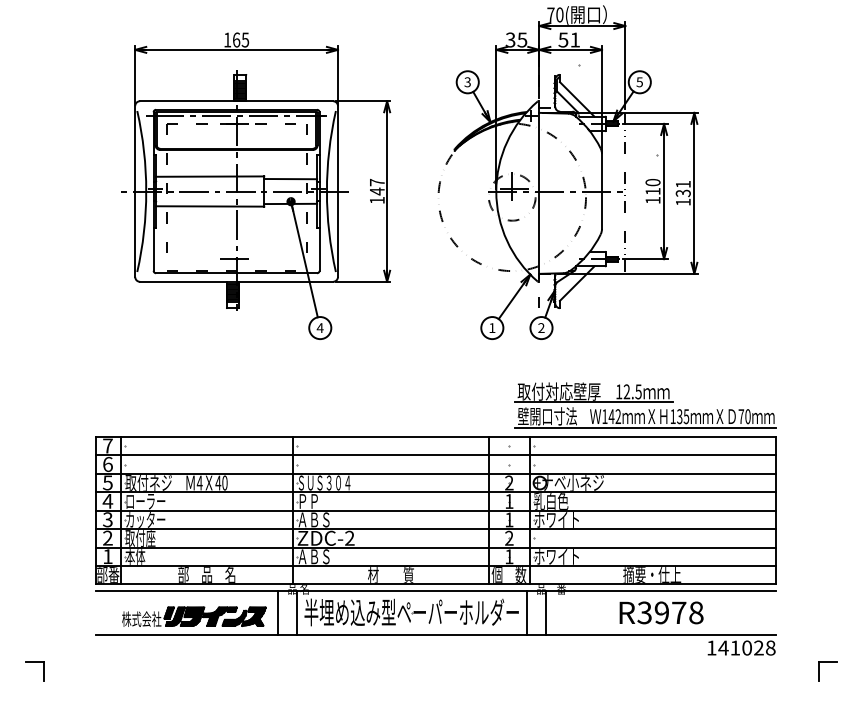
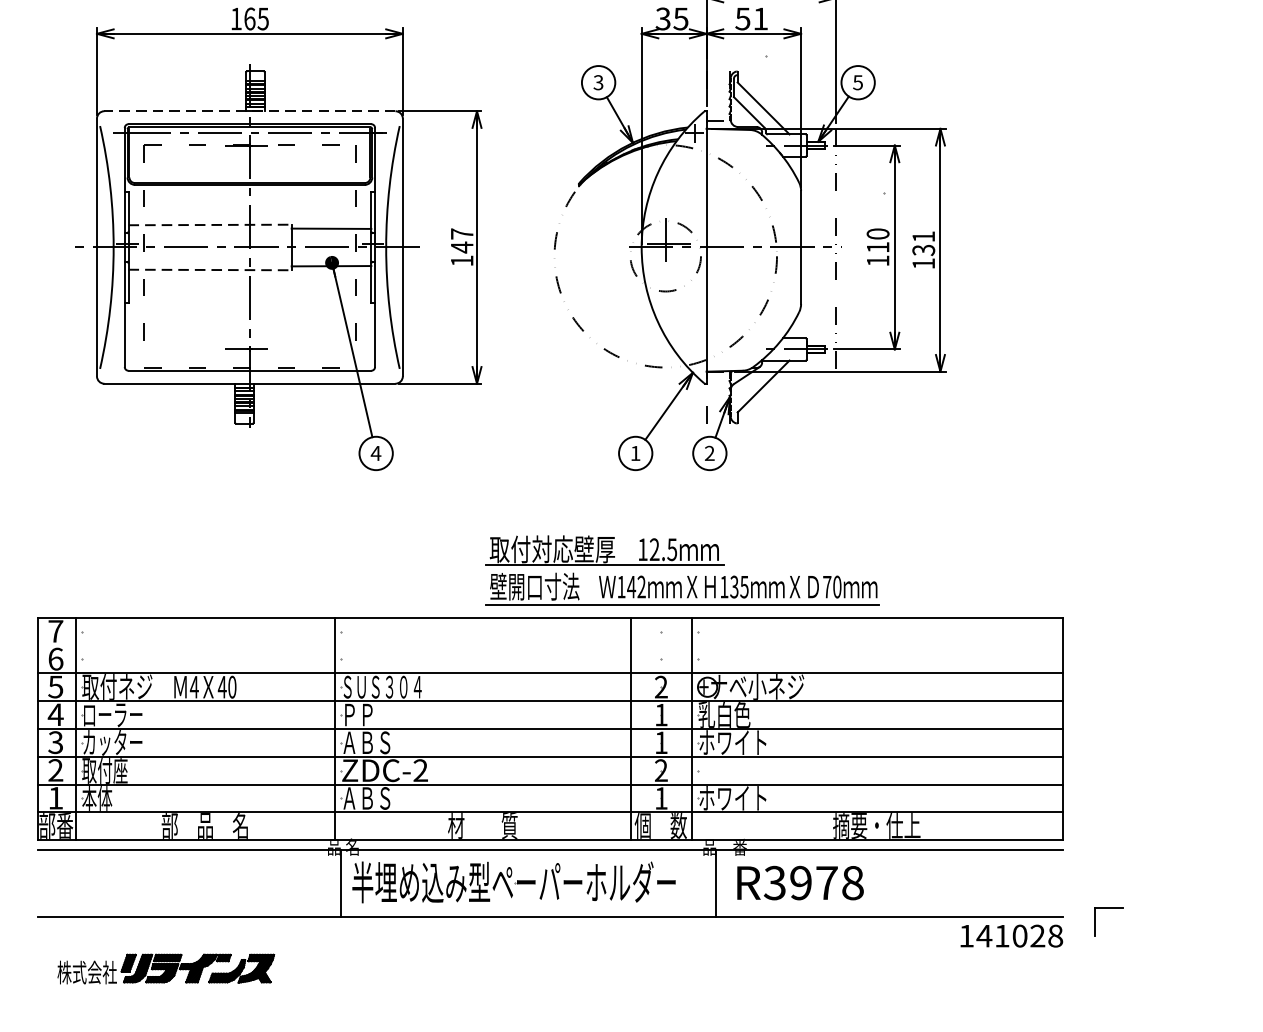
line: (236, 101) -> (249, 111), solid -> dashed
line: (210, 176) -> (210, 224), solid -> dashed
line: (210, 206) -> (210, 270), solid -> dashed
part: (645, 405) -> (682, 570), moved
line: (435, 455) -> (549, 645), removed
line: (278, 612) -> (313, 882), removed
line: (527, 612) -> (688, 882), removed
part: (661, 612) -> (800, 882), moved
part: (194, 616) -> (166, 968), moved
part: (819, 671) -> (1095, 921), moved

